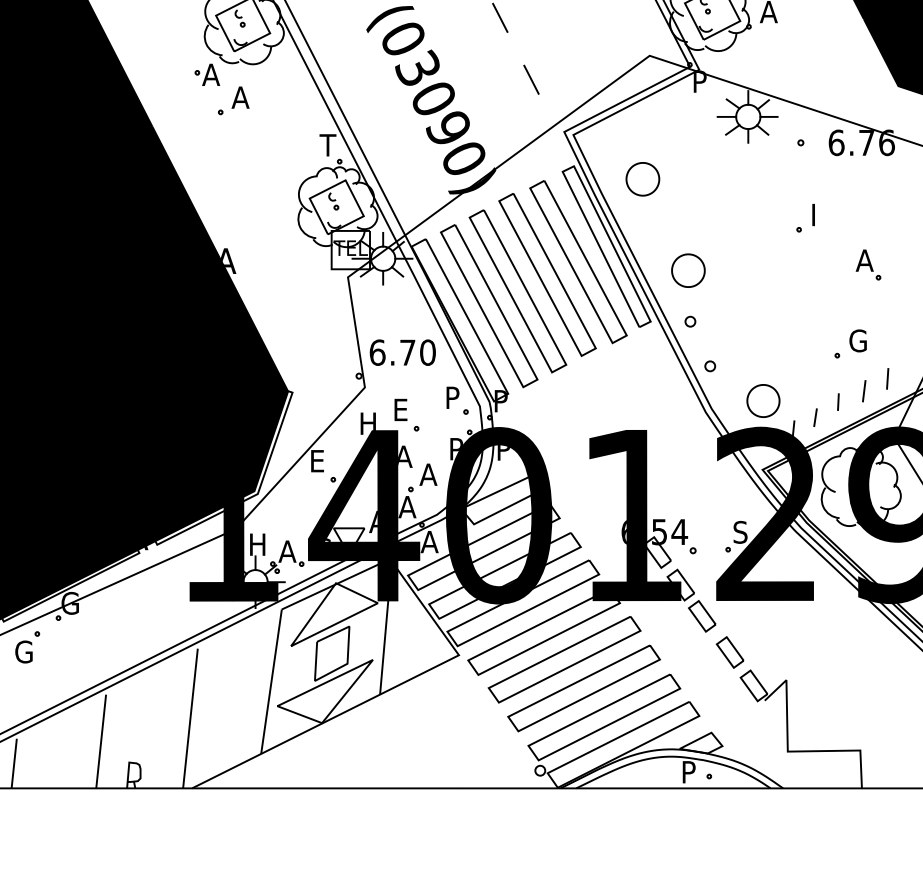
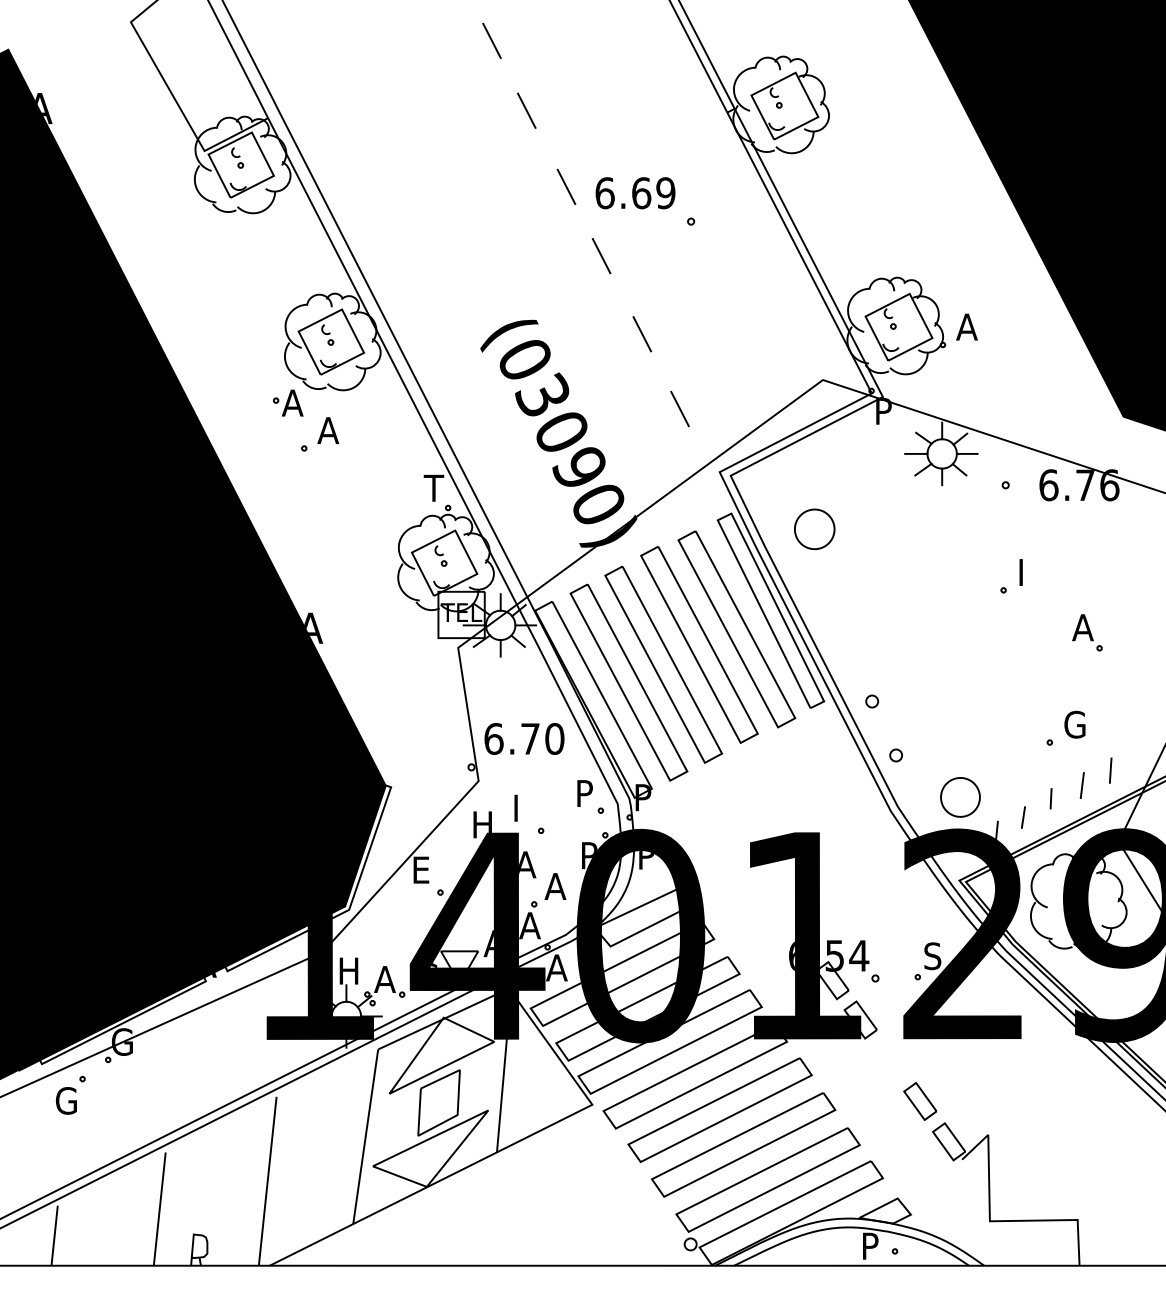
part: (688, 270) -> (869, 639), removed
text: (402, 409) -> (523, 807), E -> I
part: (702, 616) -> (886, 1057), removed

